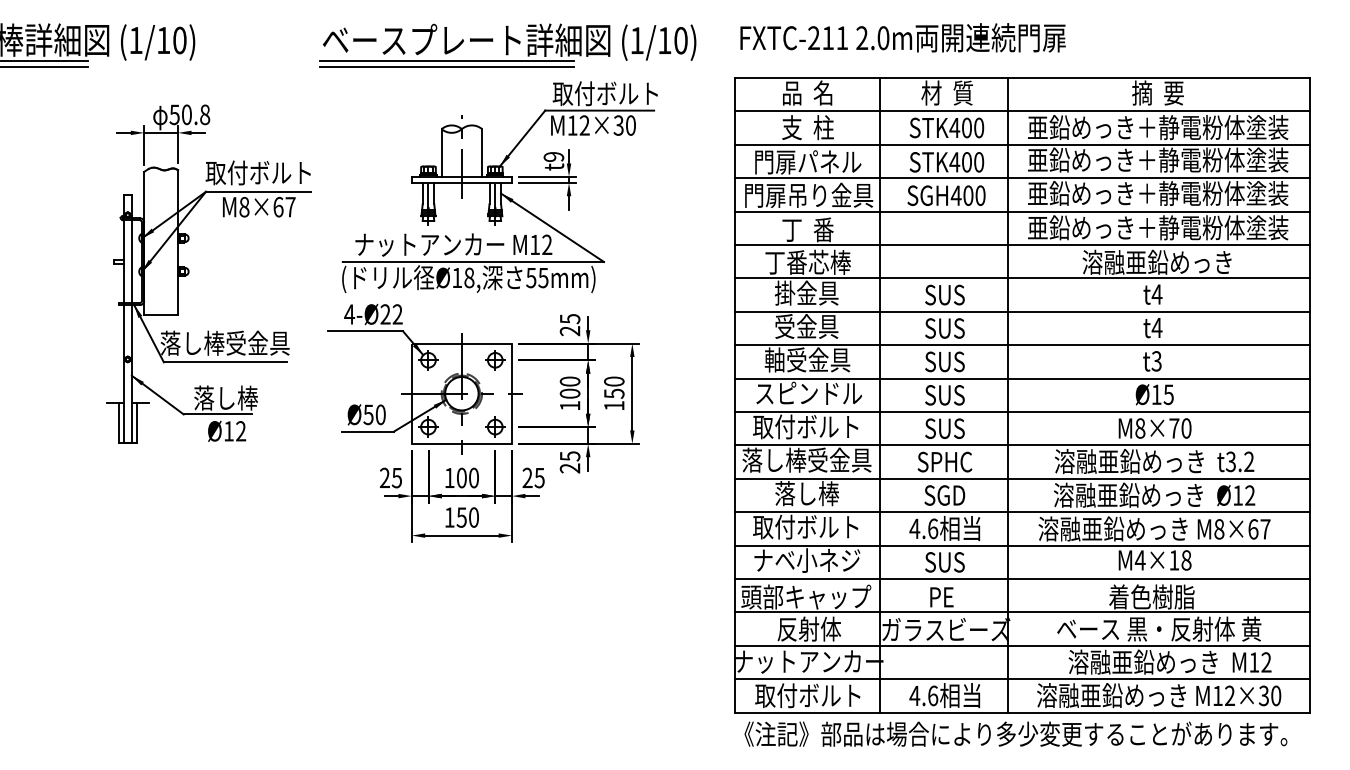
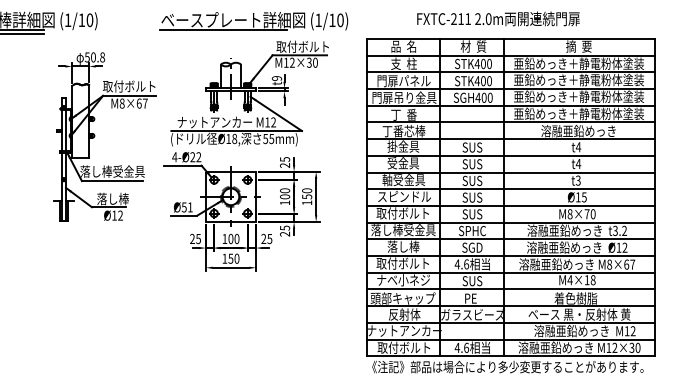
text: (903, 36) -> (498, 18), moved
line: (446, 66) -> (223, 33), removed
text: (380, 415) -> (190, 207), Ø50 -> Ø51

